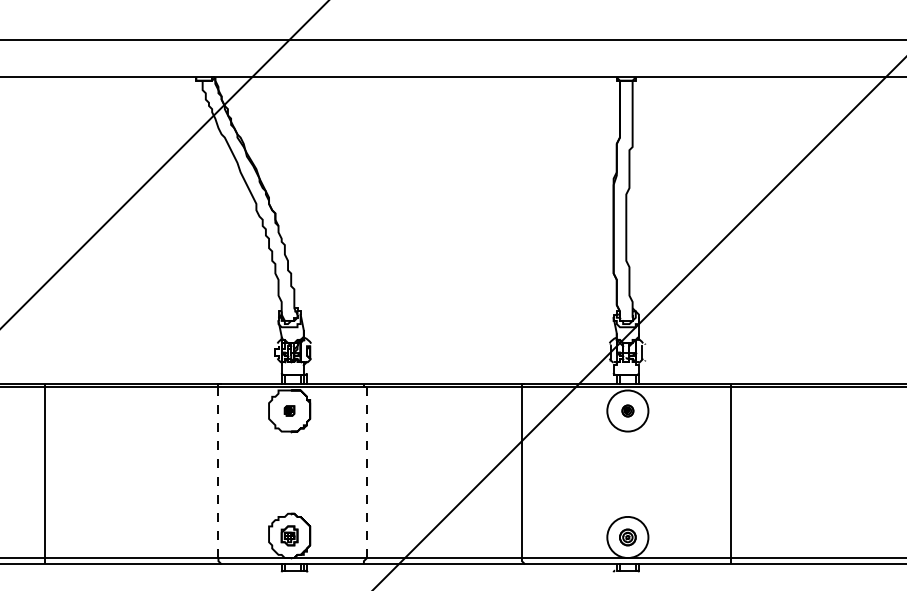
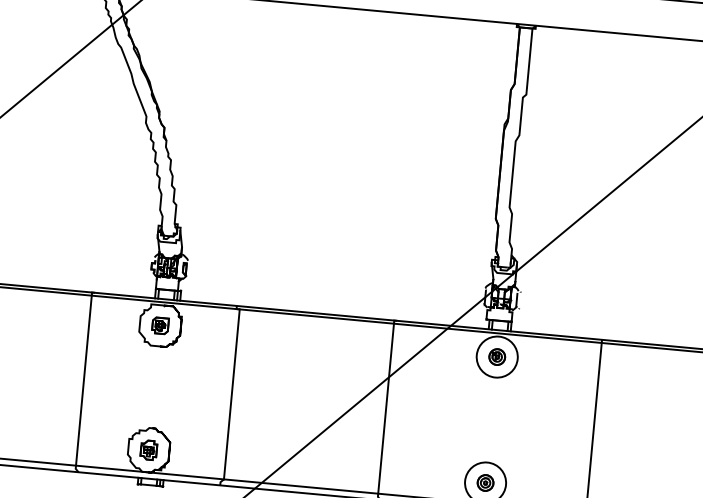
part: (289, 410) -> (160, 325), size x1.67
part: (627, 410) -> (496, 356), size x1.43
line: (218, 473) -> (83, 381), dashed -> solid
line: (367, 473) -> (232, 395), dashed -> solid

